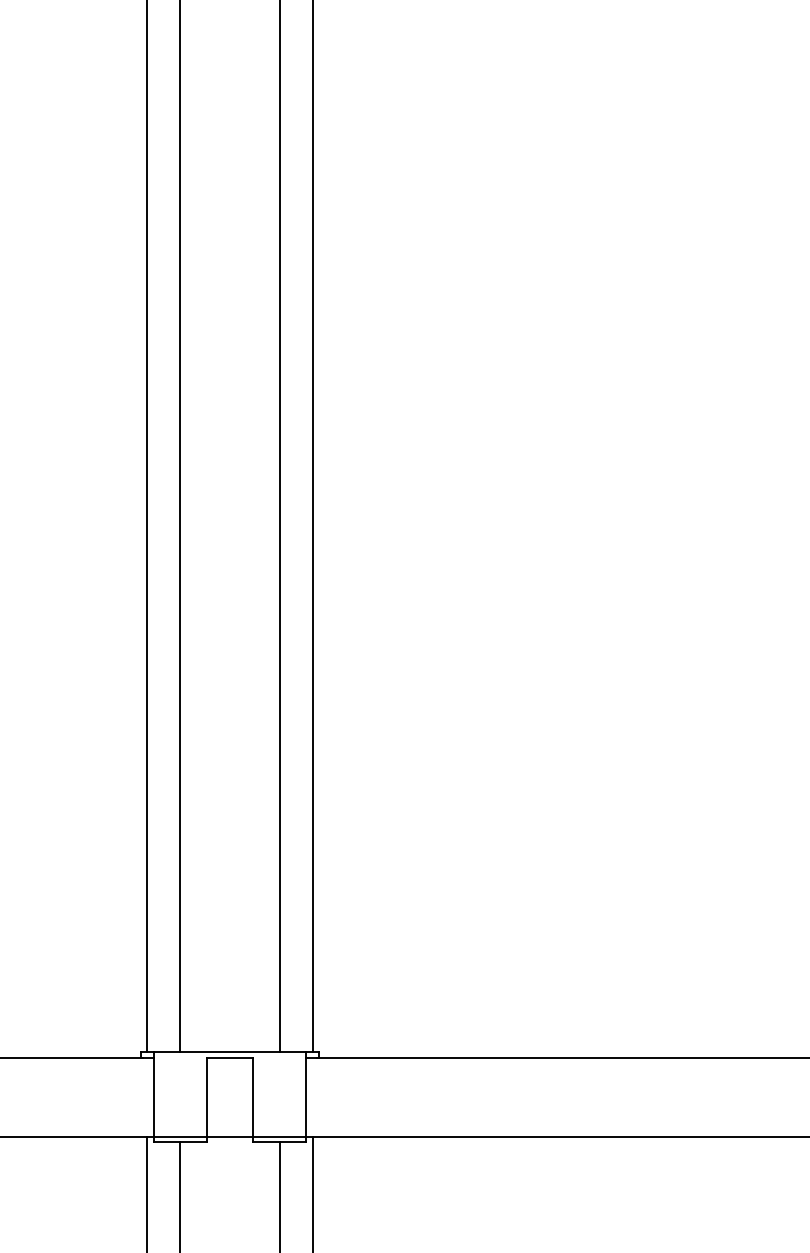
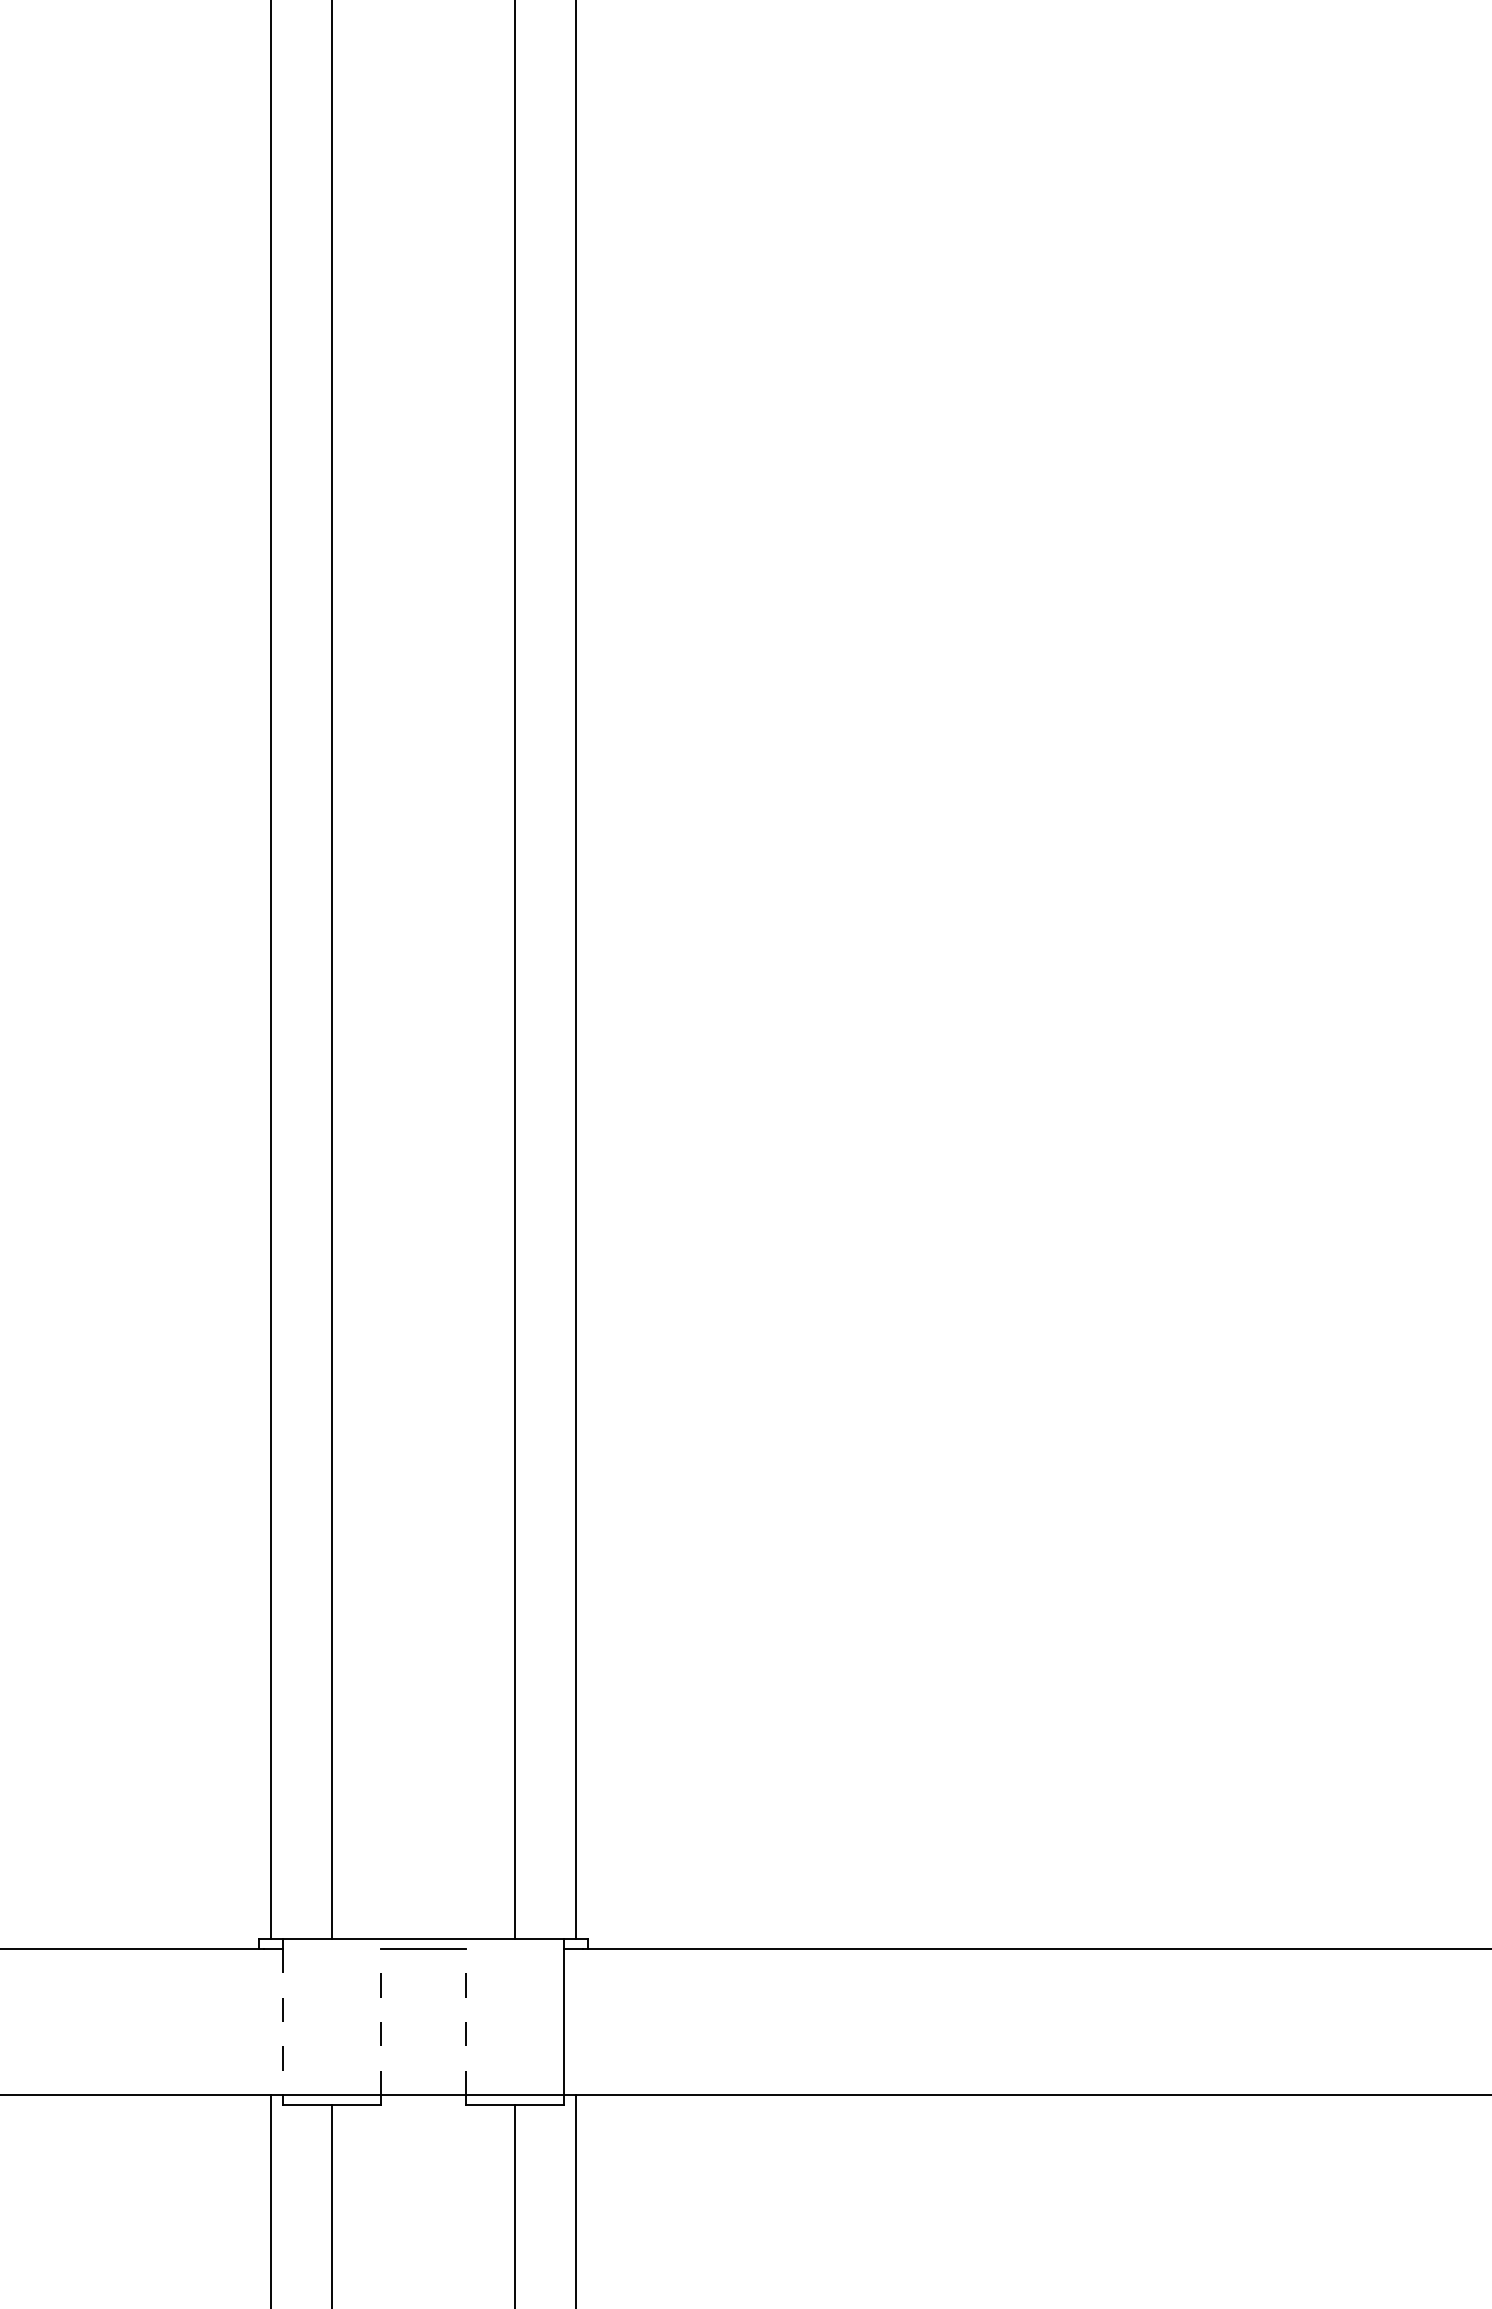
line: (153, 1097) -> (282, 2022), solid -> dashed
line: (206, 1097) -> (380, 2022), solid -> dashed
line: (253, 1097) -> (466, 2022), solid -> dashed

